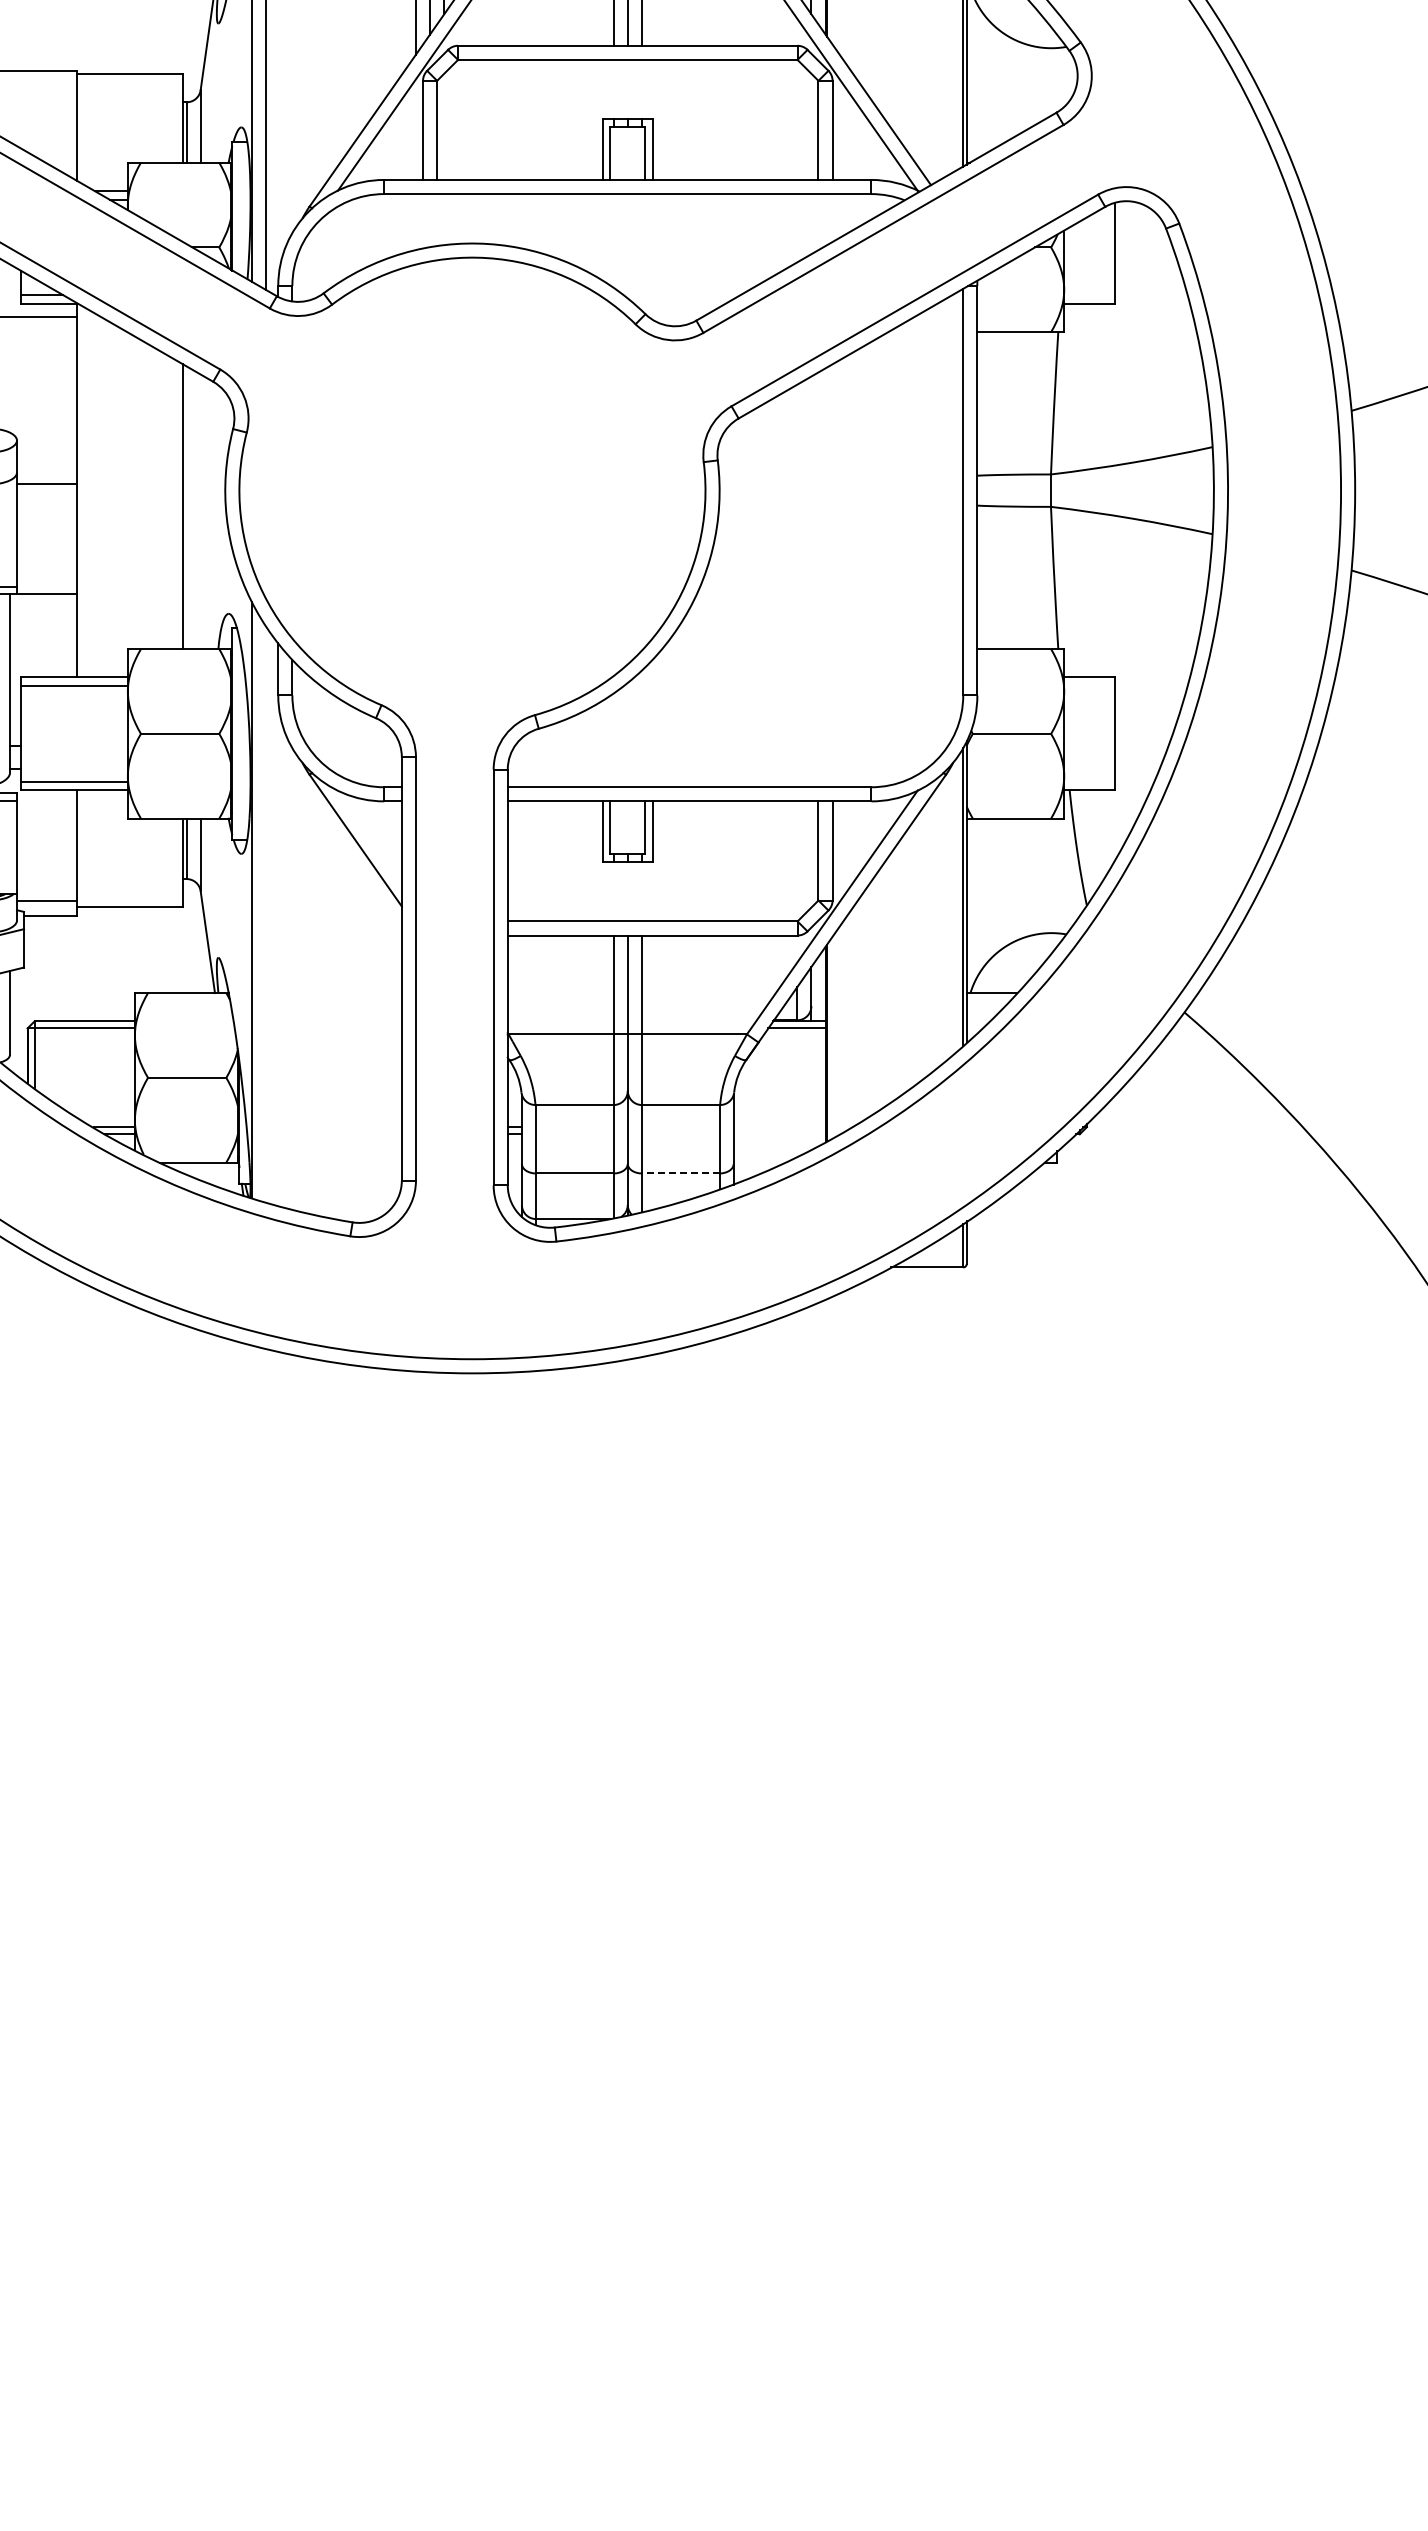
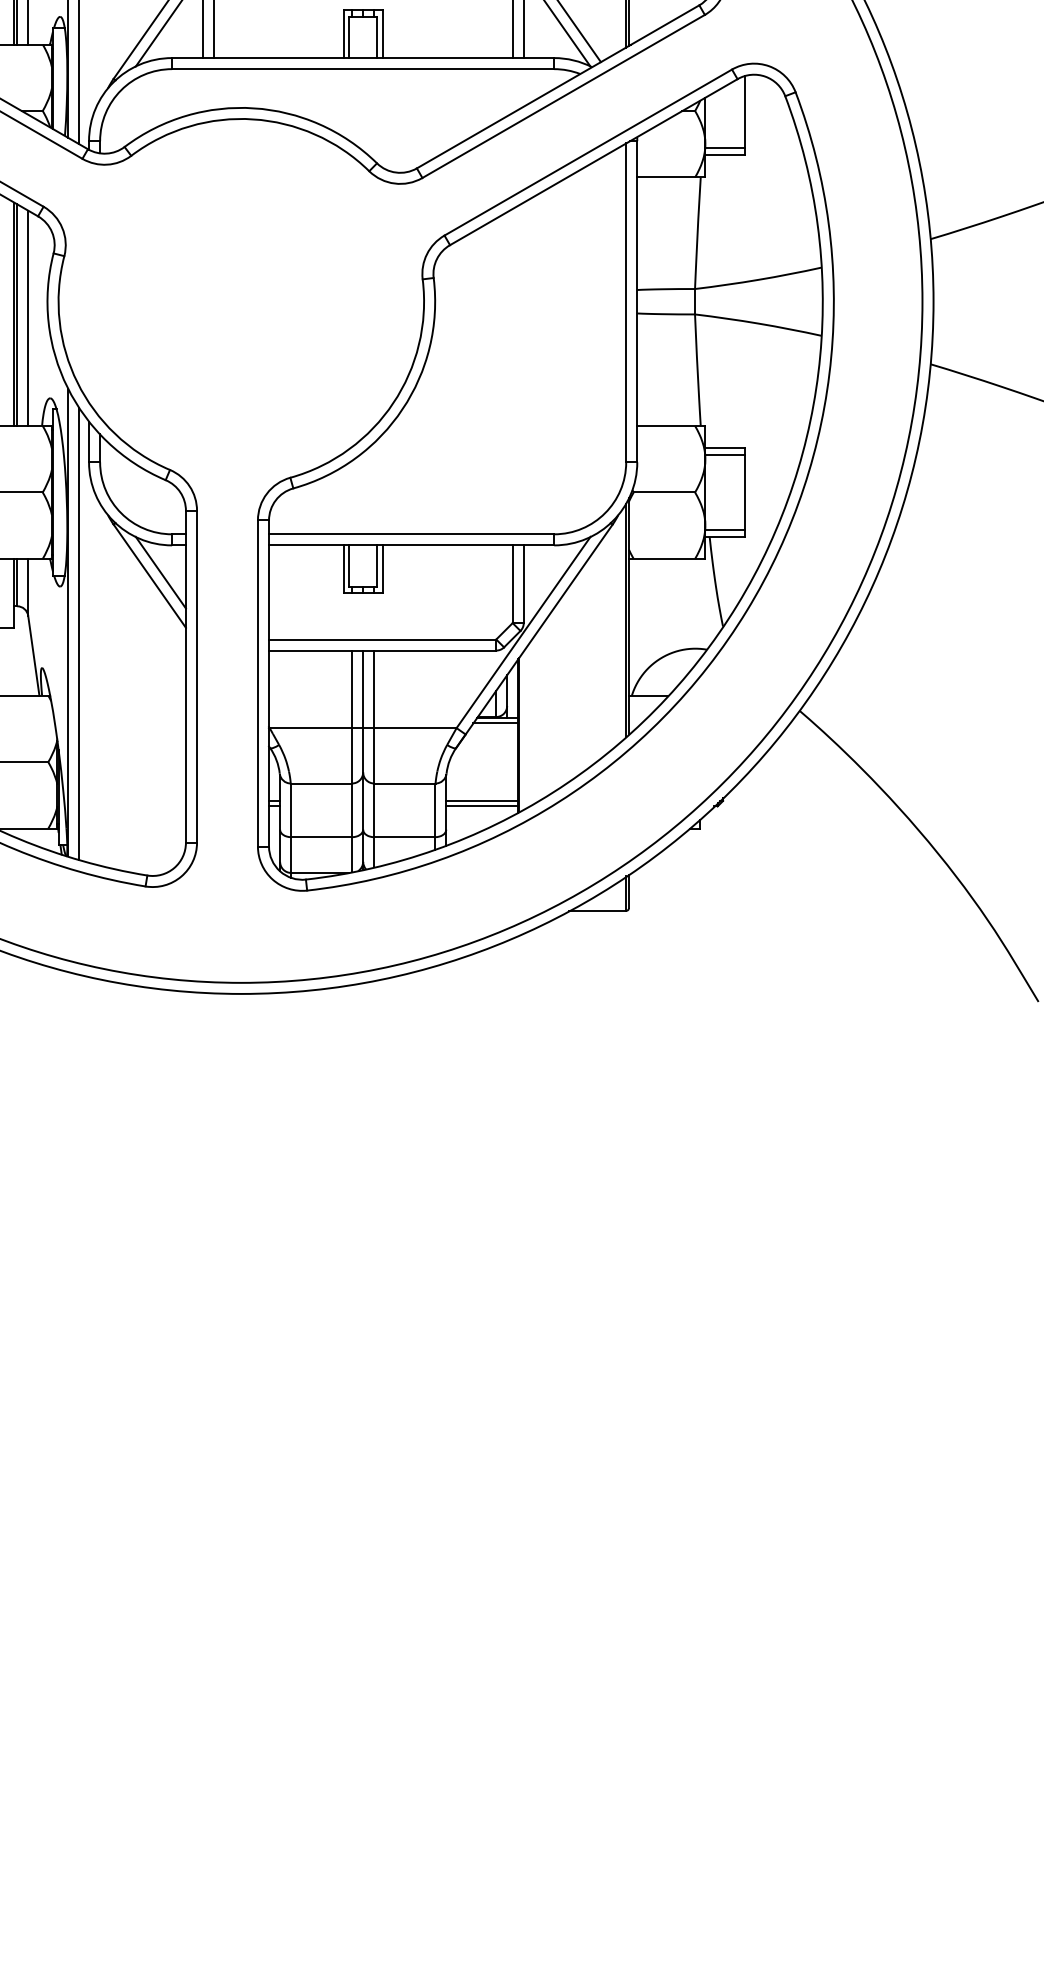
line: (1089, 295) -> (725, 148), added
line: (186, 507) -> (17, 314), added
line: (200, 511) -> (28, 318), added
line: (1089, 686) -> (725, 455), added
line: (1089, 781) -> (725, 529), added
line: (369, 835) -> (160, 572), added
line: (265, 913) -> (79, 633), added
line: (779, 1127) -> (482, 801), added
line: (779, 1134) -> (482, 806), added
line: (680, 1173) -> (404, 837), dashed -> solid

